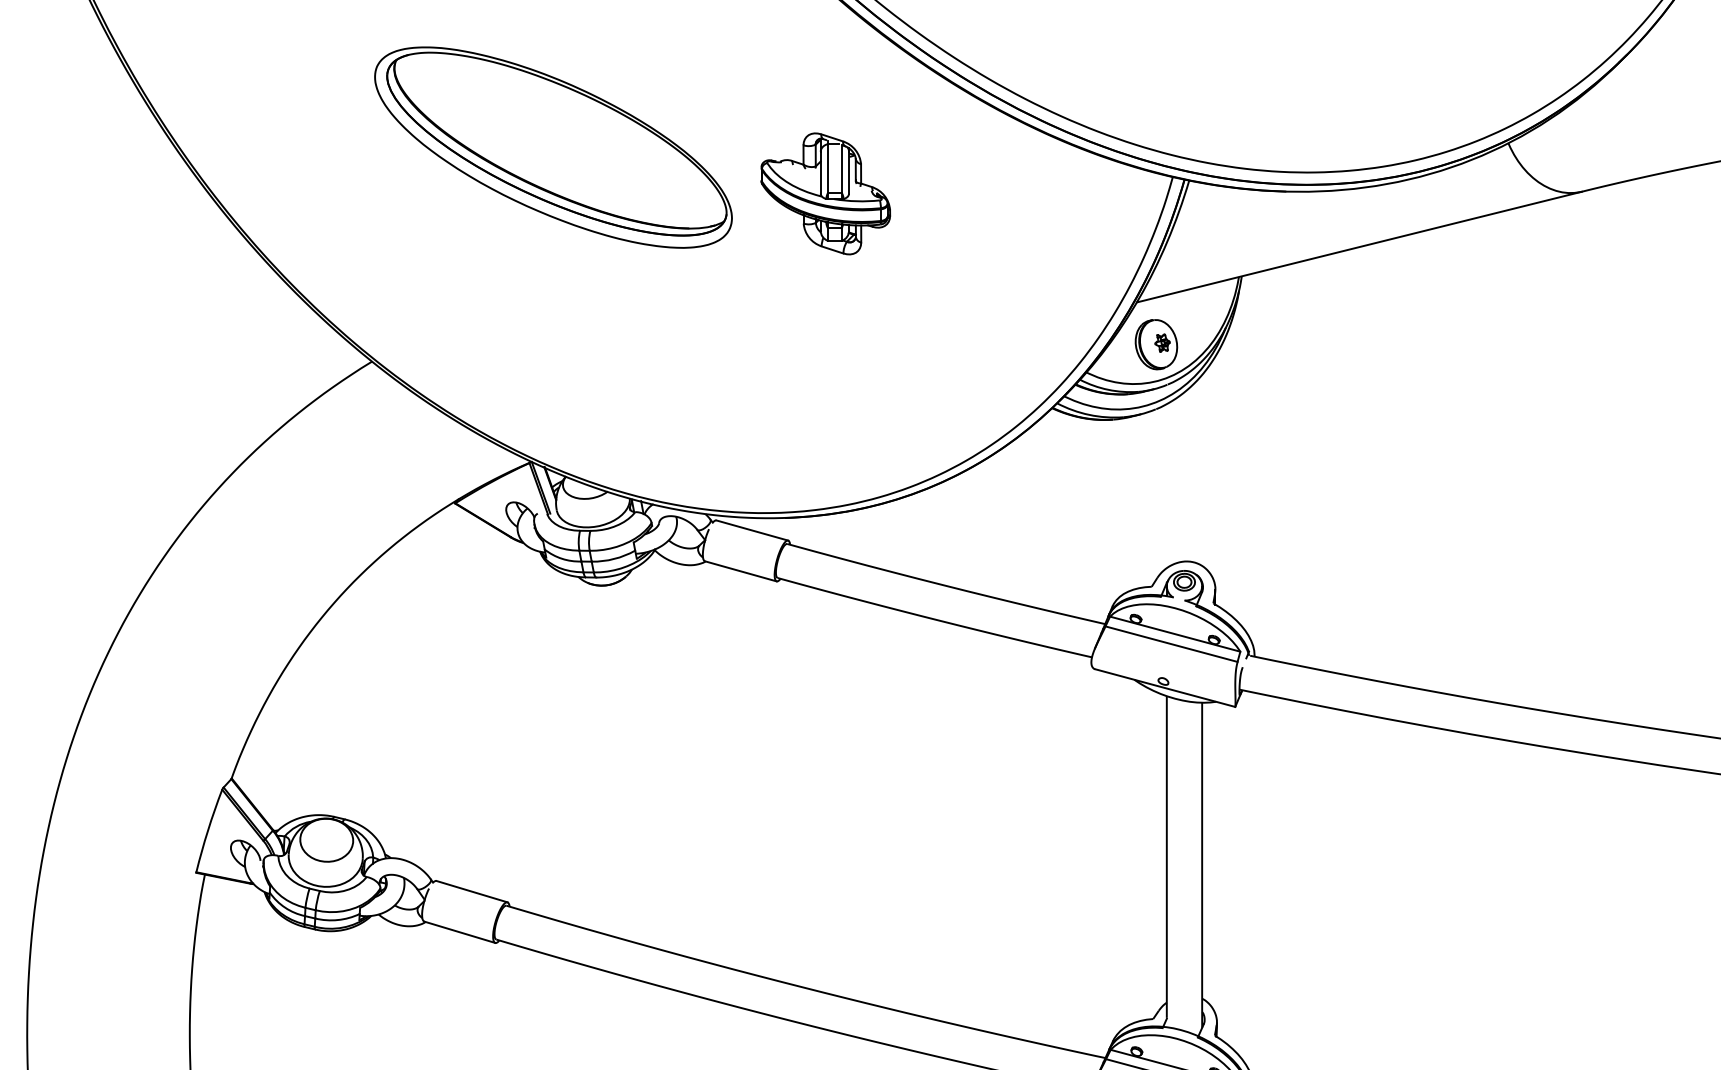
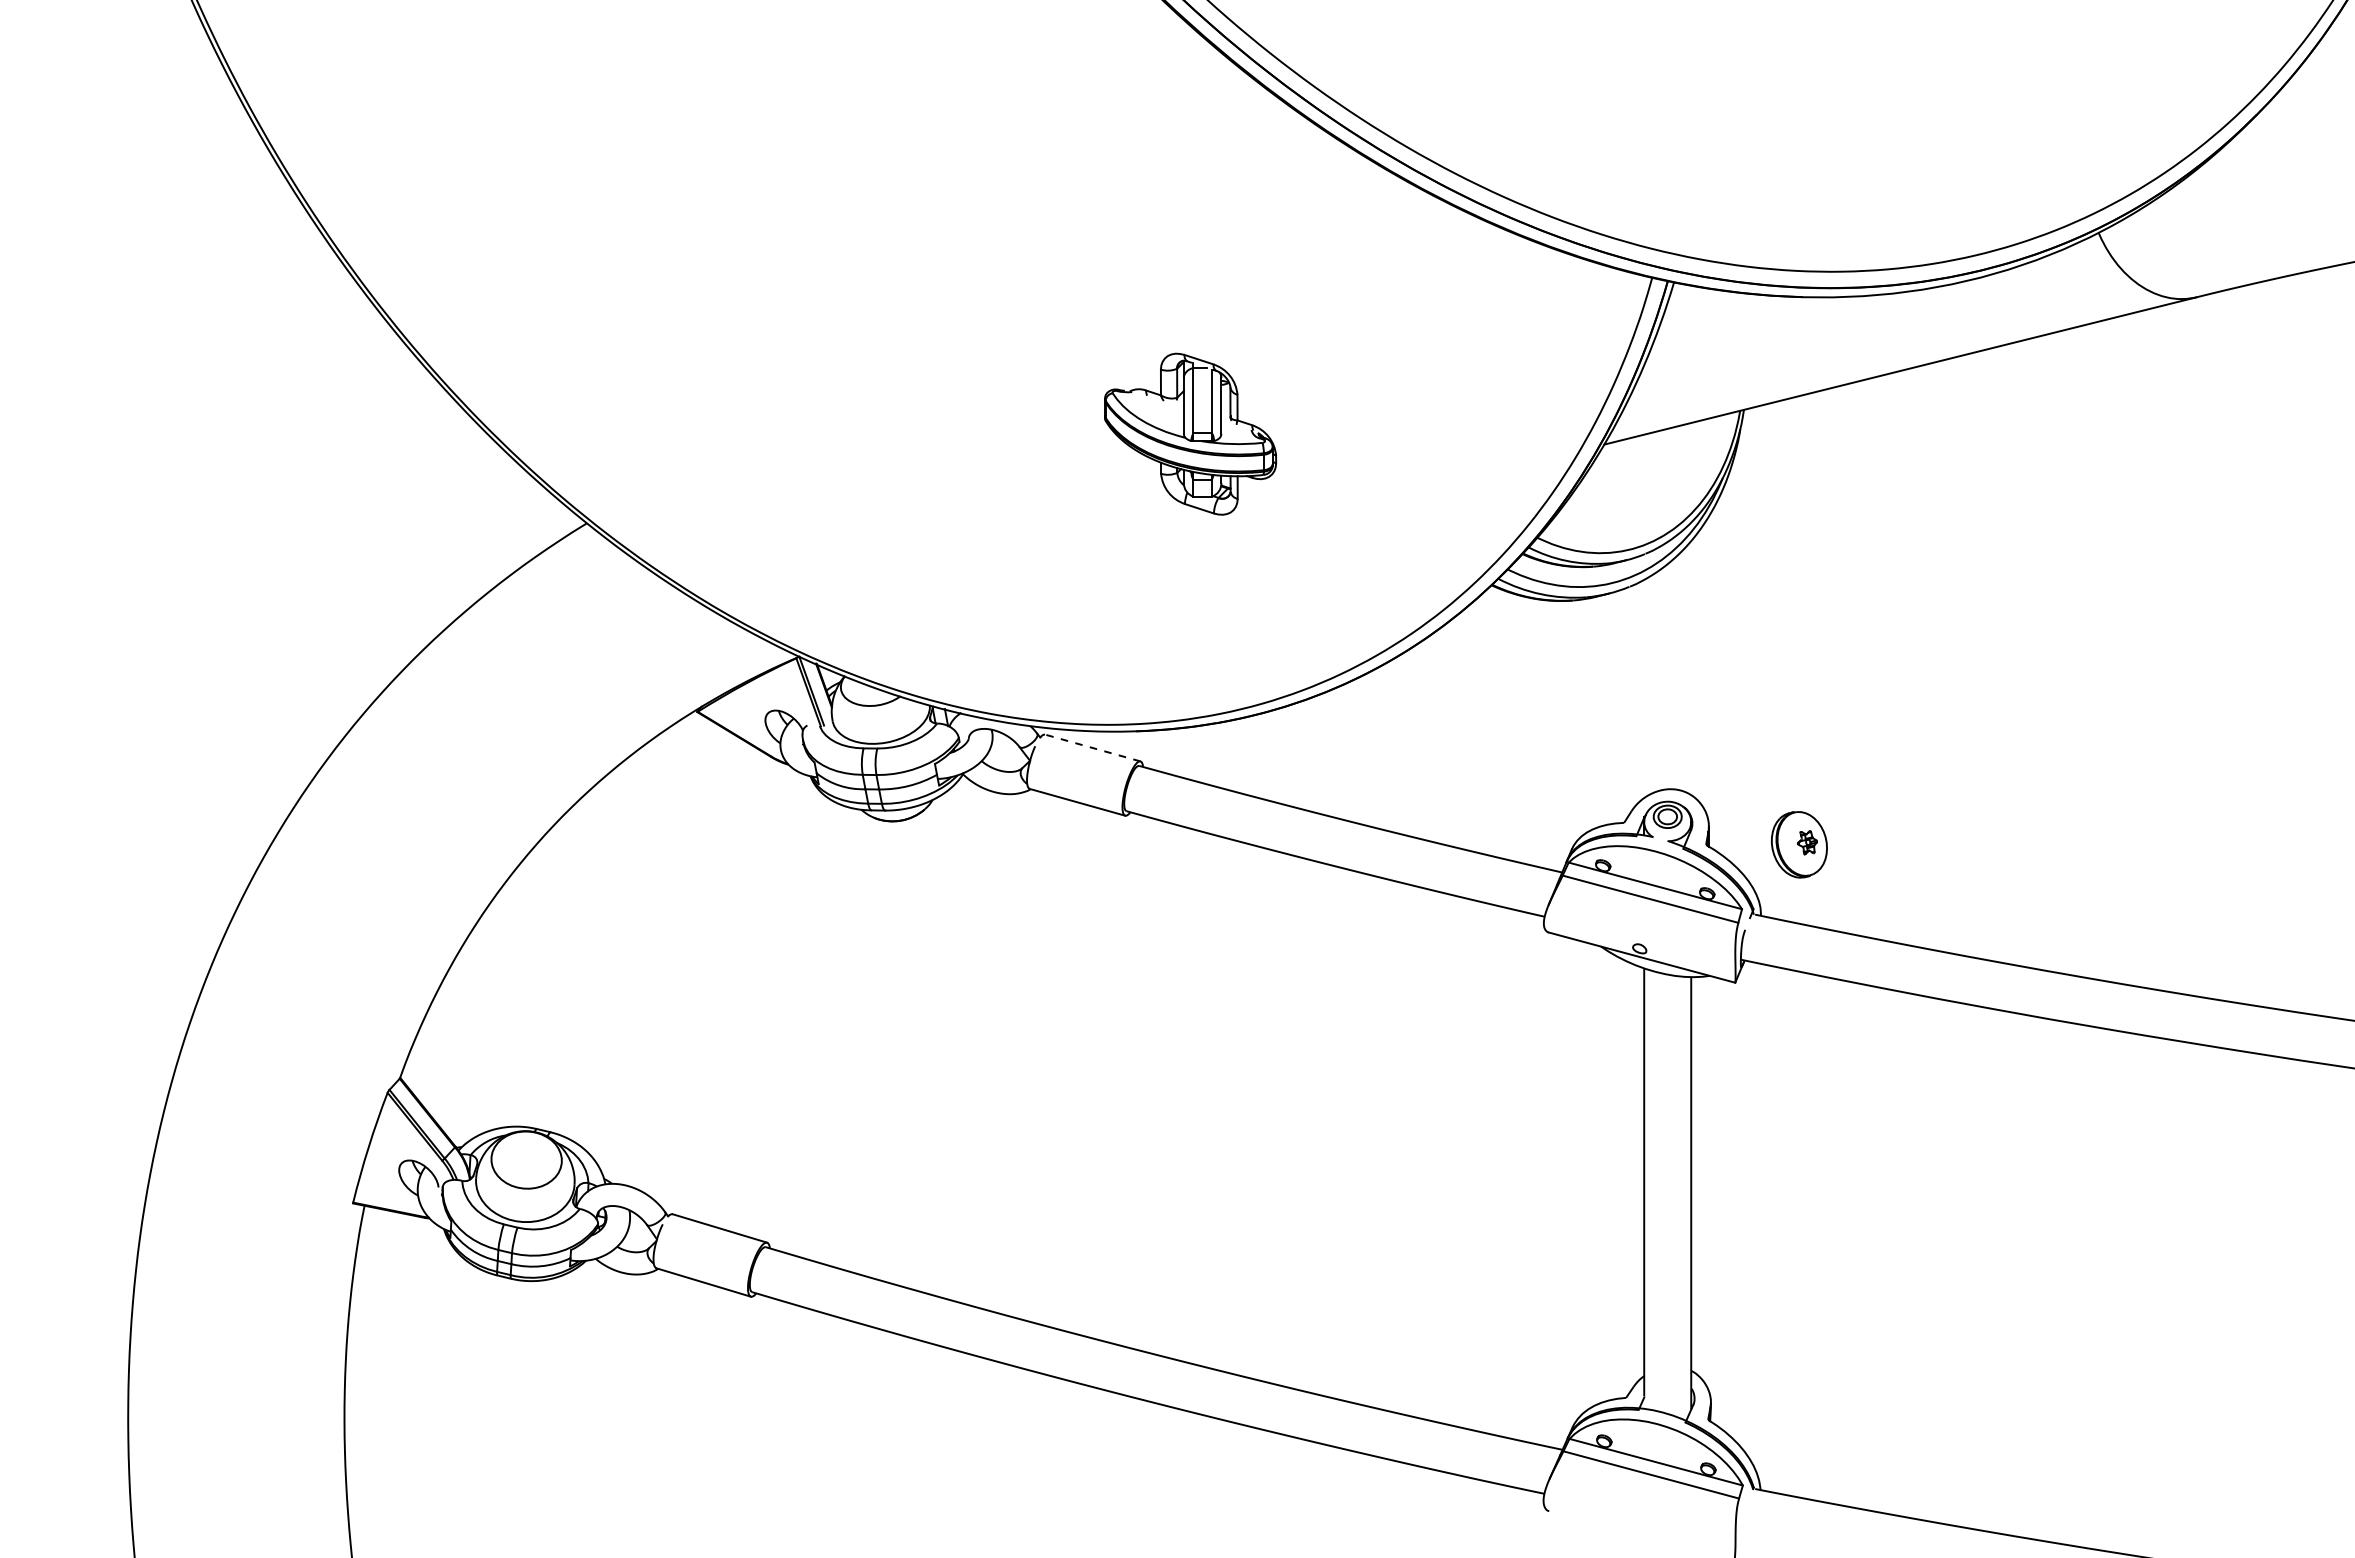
part: (553, 147) -> (828, 238), removed
part: (825, 193) -> (1190, 433), moved
part: (1156, 344) -> (1799, 844), moved
line: (752, 530) -> (1092, 748), solid -> dashed

